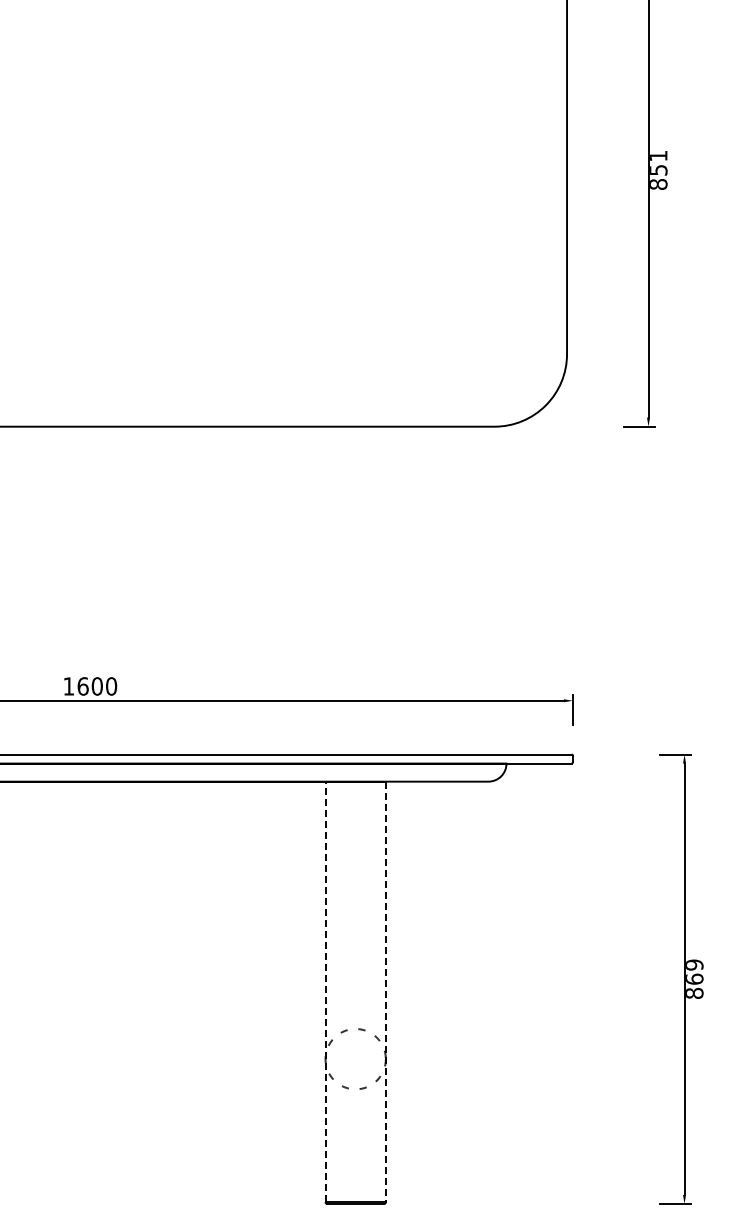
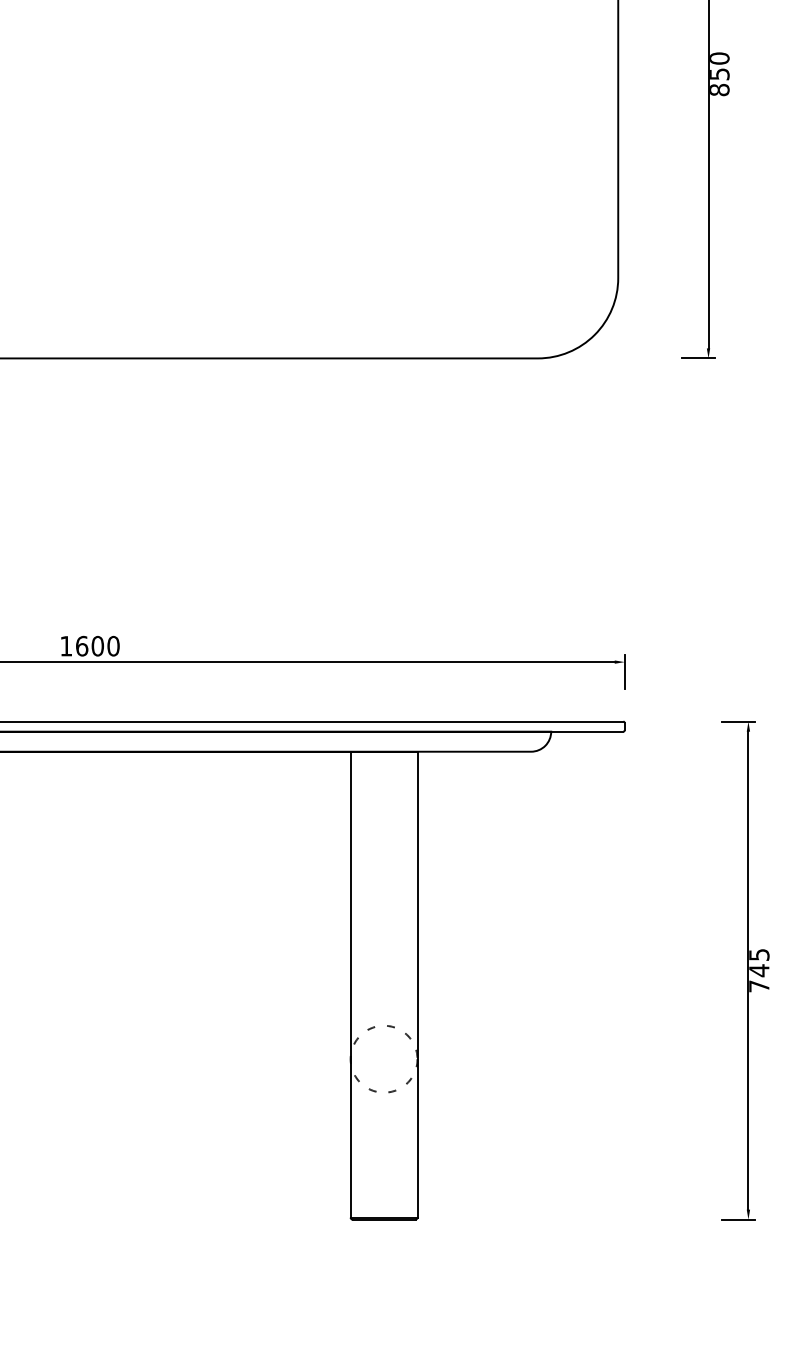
text: (658, 155) -> (719, 57), 851 -> 850
text: (694, 978) -> (759, 969), 869 -> 745
line: (325, 991) -> (350, 984), dashed -> solid
line: (385, 992) -> (417, 985), dashed -> solid

